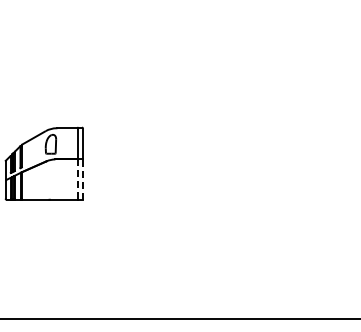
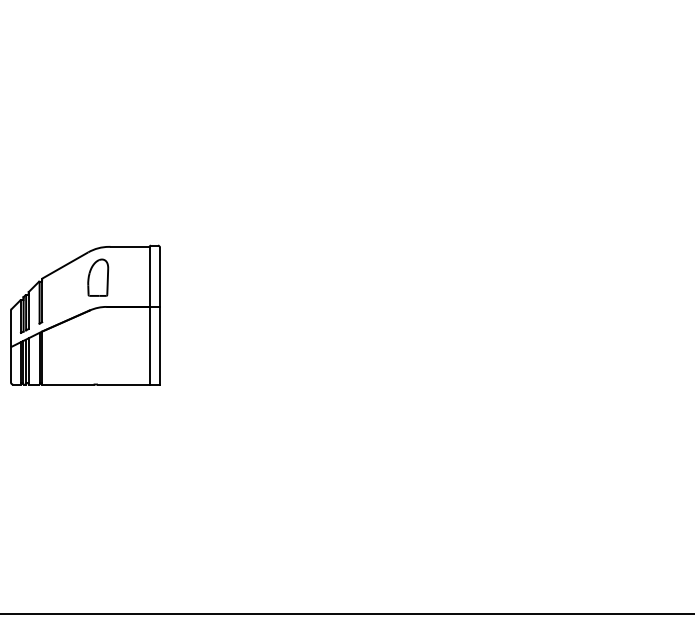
line: (83, 179) -> (160, 345), dashed -> solid
line: (77, 180) -> (149, 347), dashed -> solid

